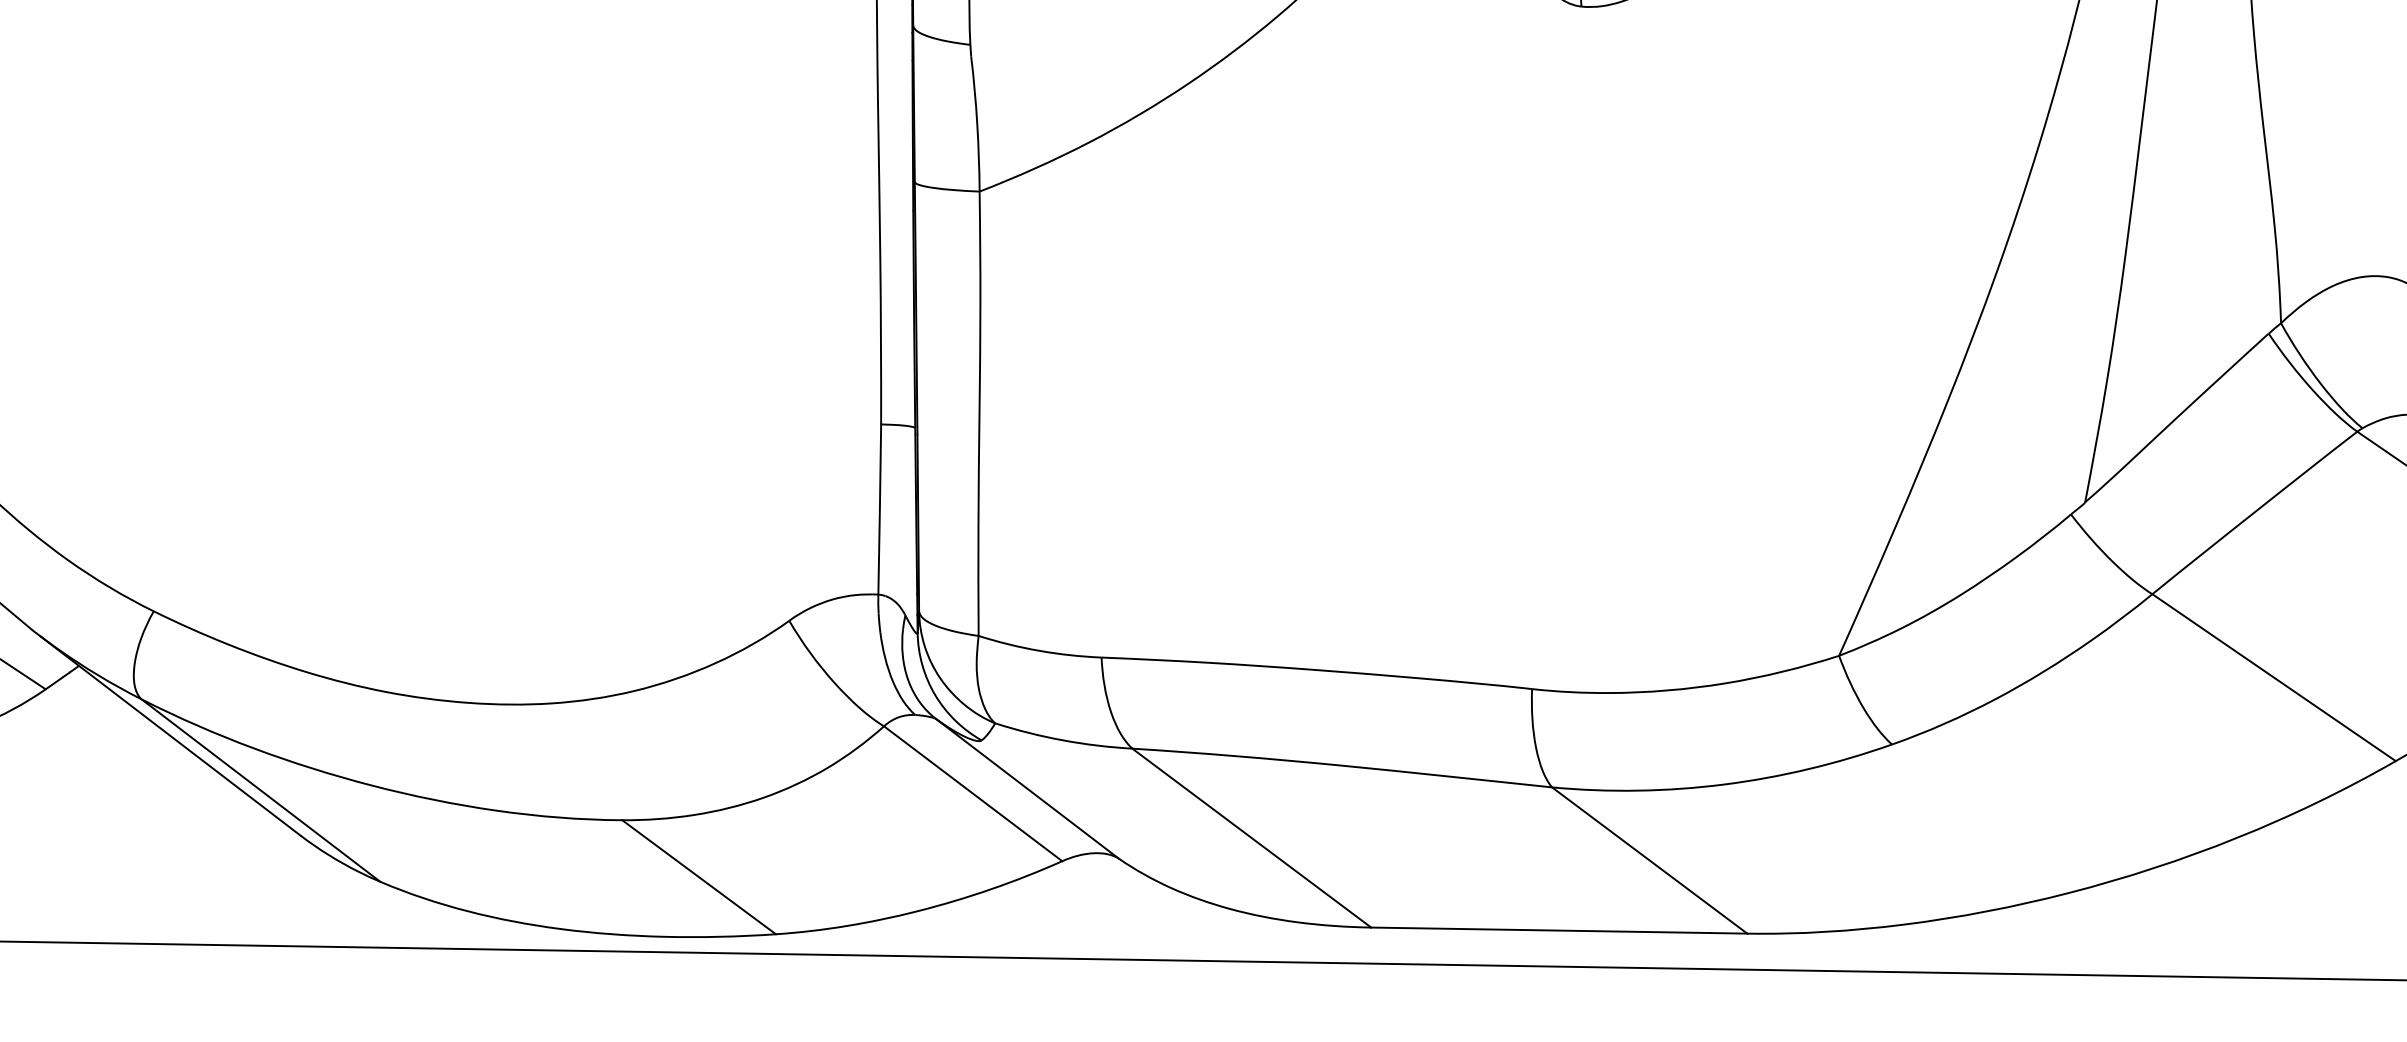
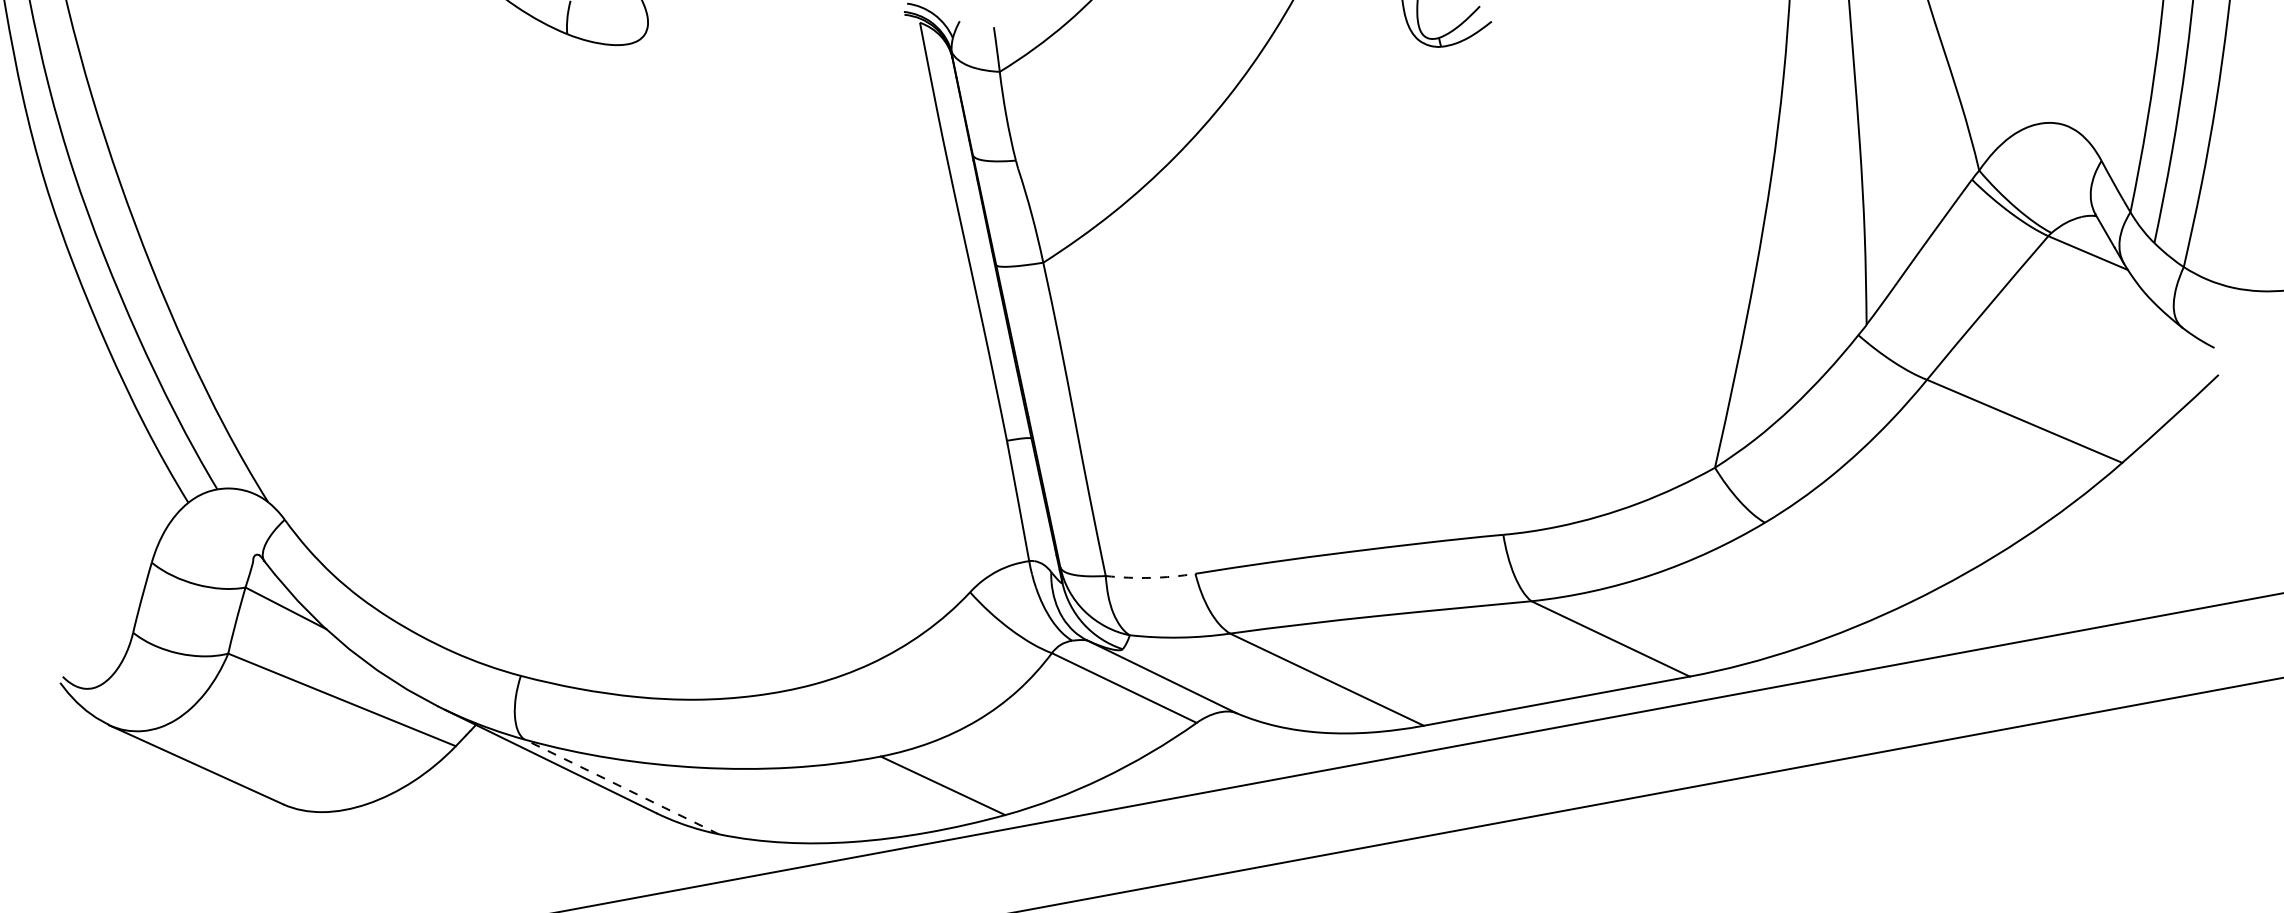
arc: (1039, 650) -> (1150, 577), solid -> dashed
line: (260, 789) -> (621, 786), solid -> dashed

